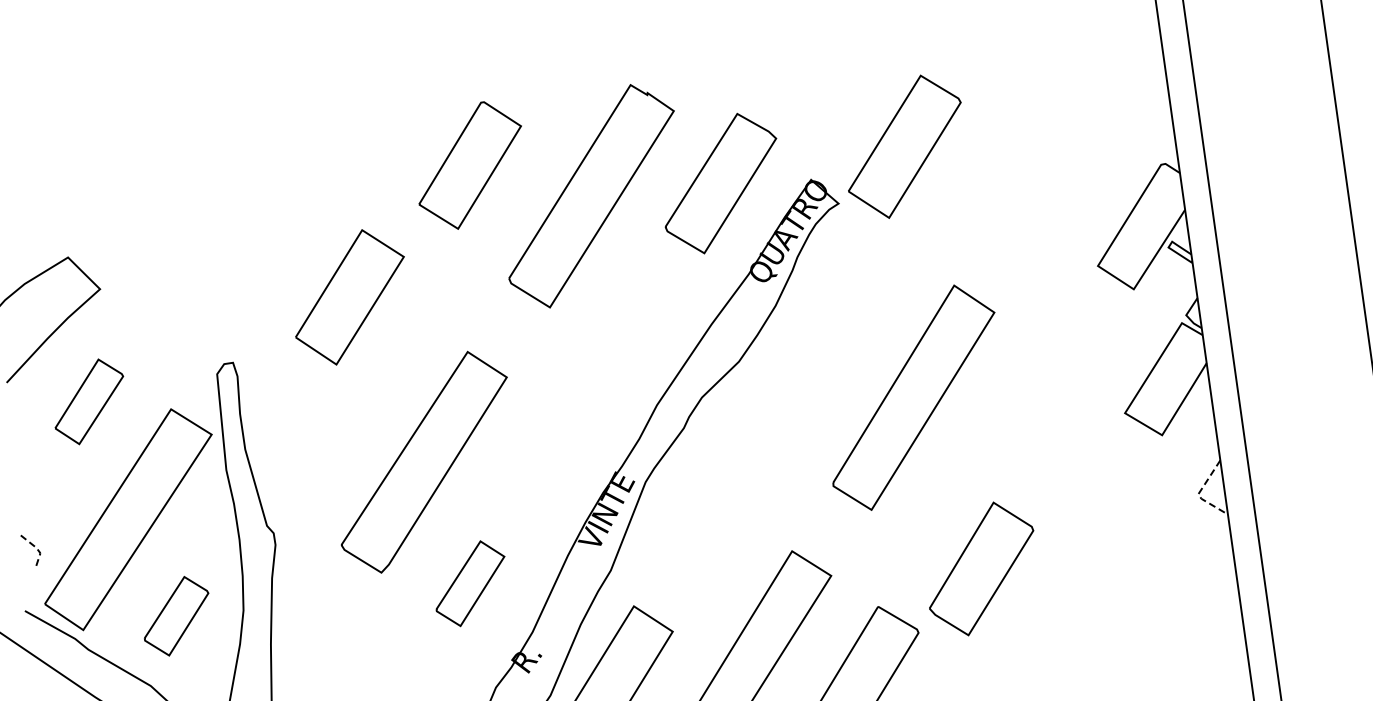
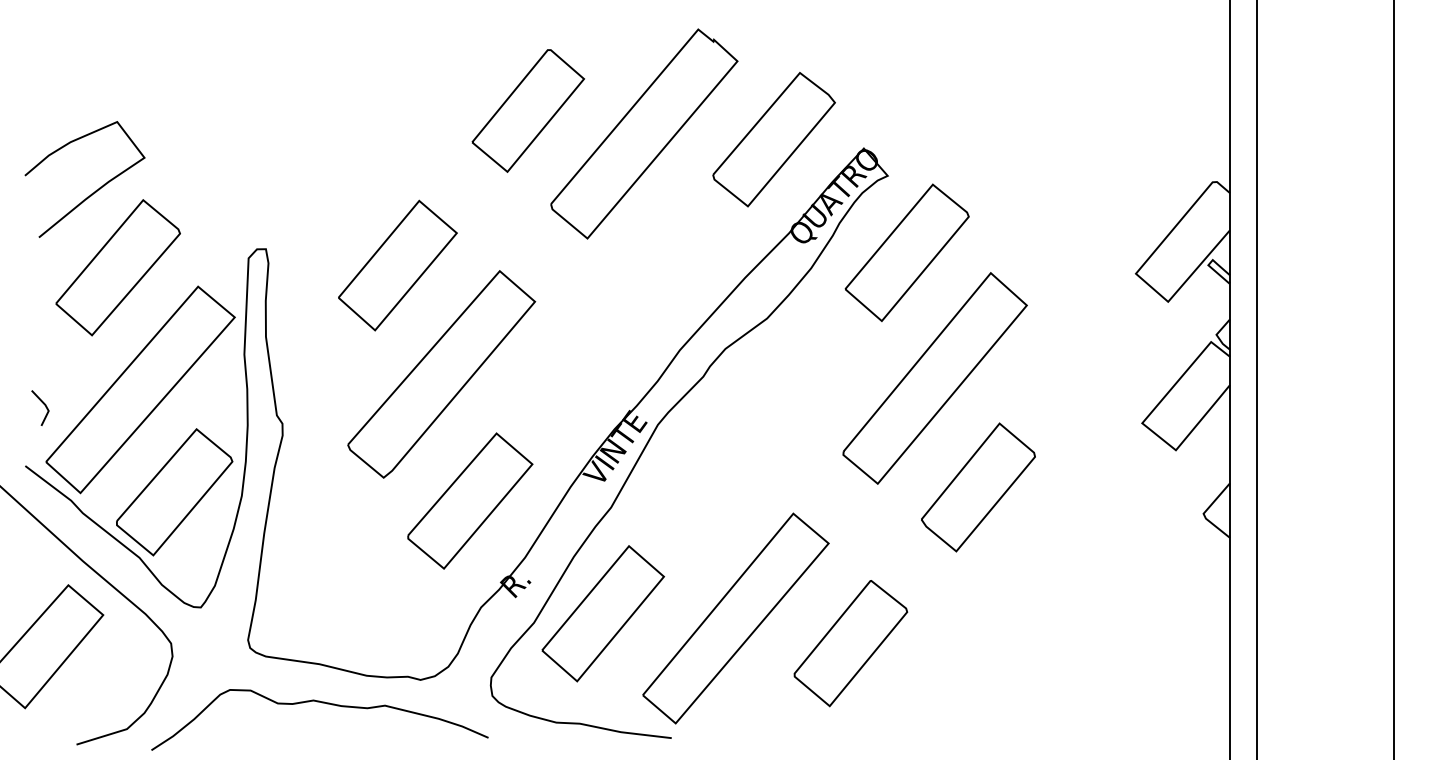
part: (904, 146) -> (906, 252), moved
part: (470, 165) -> (528, 110), moved
part: (349, 297) -> (397, 265), moved
part: (88, 401) -> (117, 267), size x1.67
line: (1199, 493) -> (1204, 513), dashed -> solid
line: (37, 549) -> (46, 406), dashed -> solid
part: (981, 568) -> (978, 487), moved
part: (470, 583) -> (470, 500), size x1.67
part: (176, 616) -> (174, 492), size x1.67

